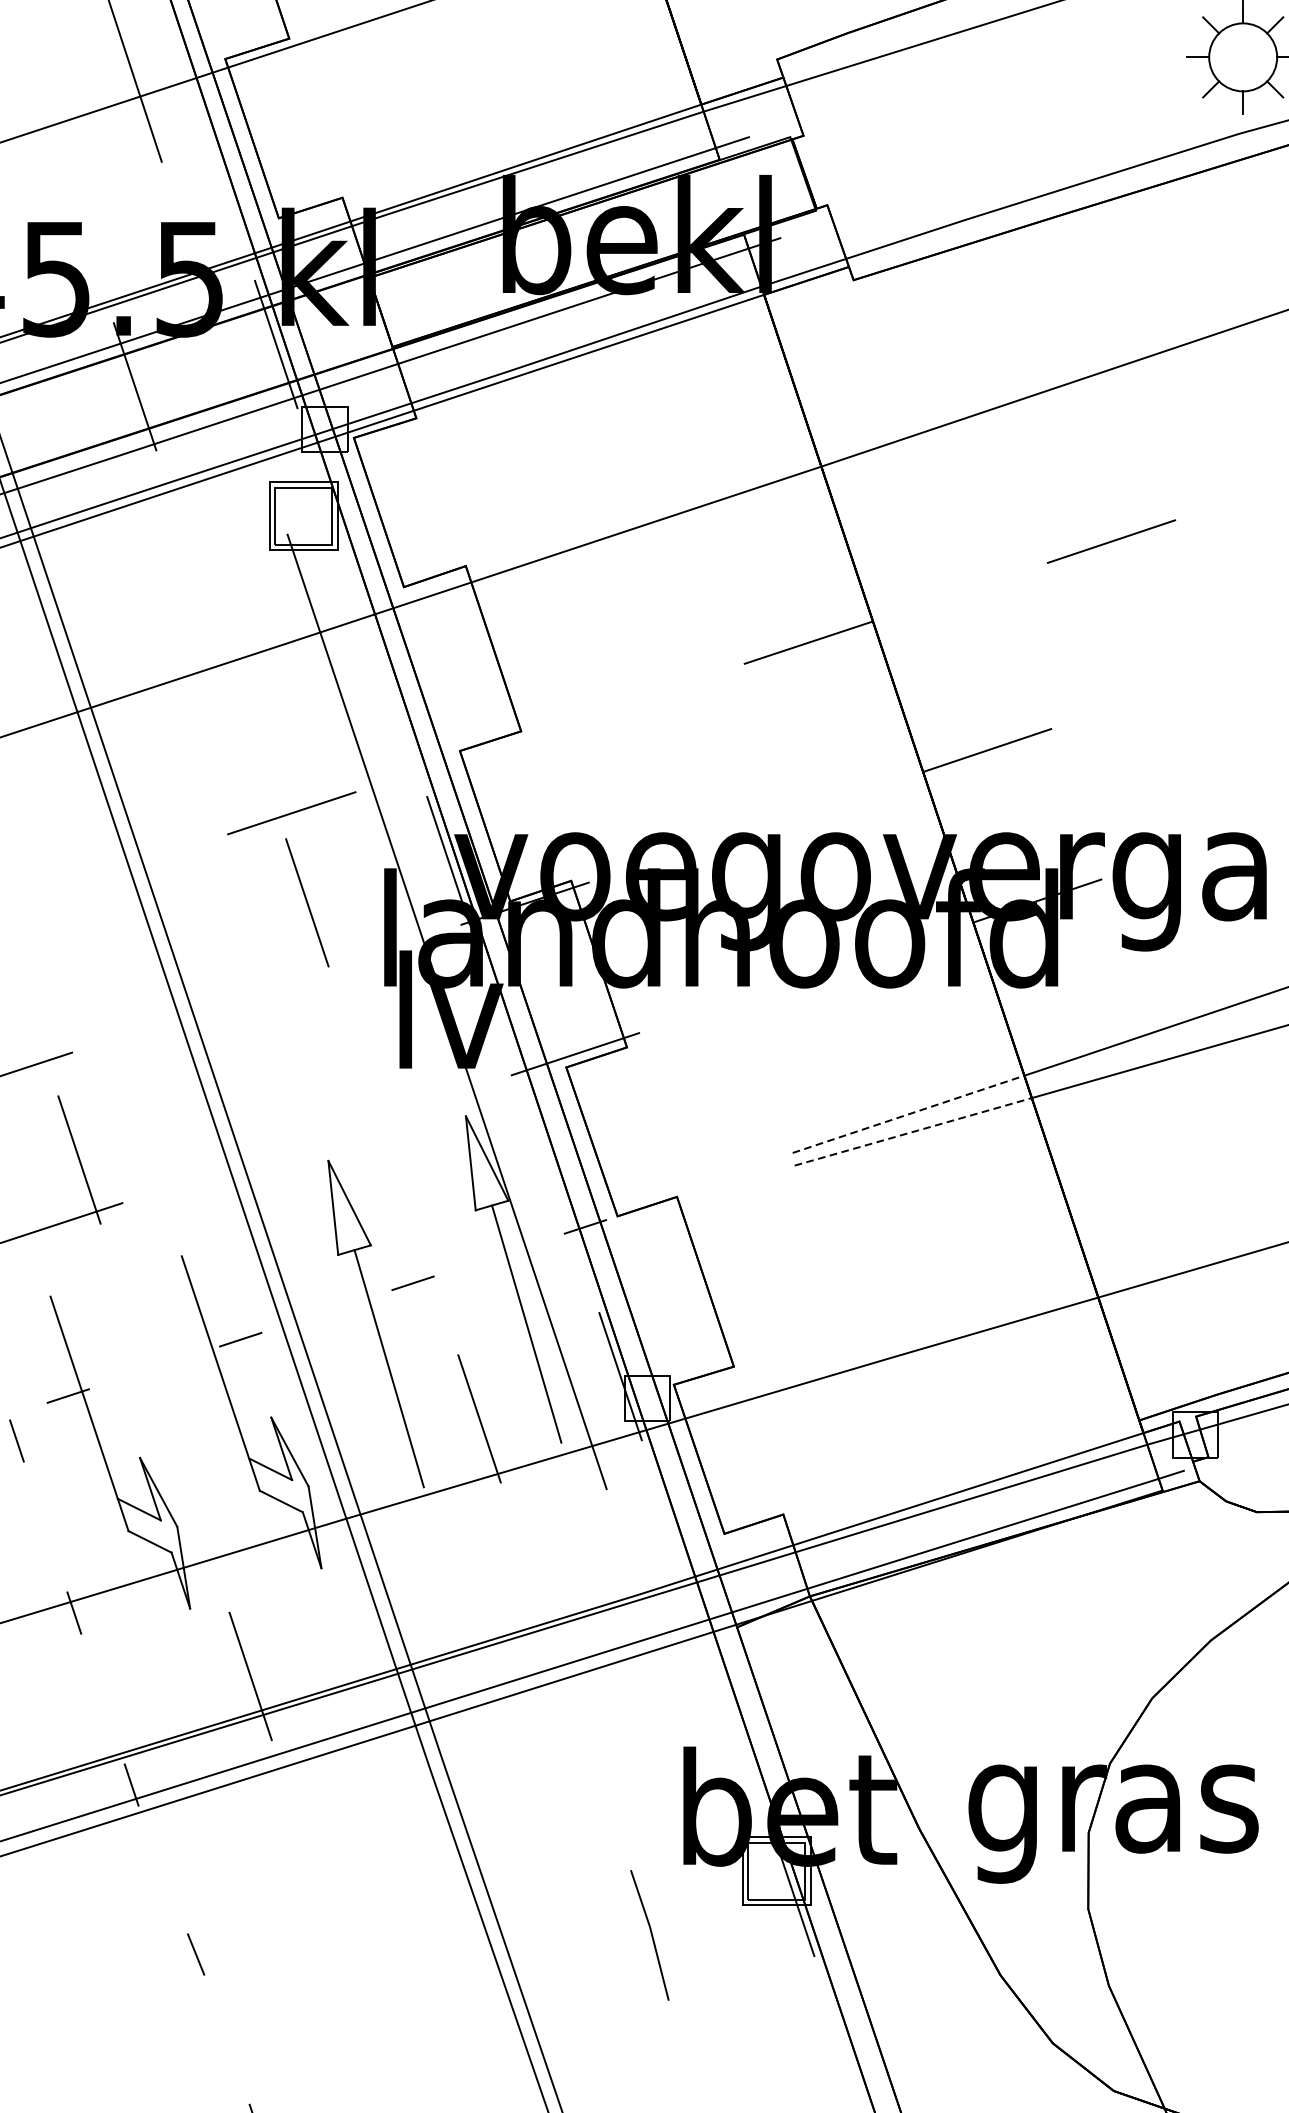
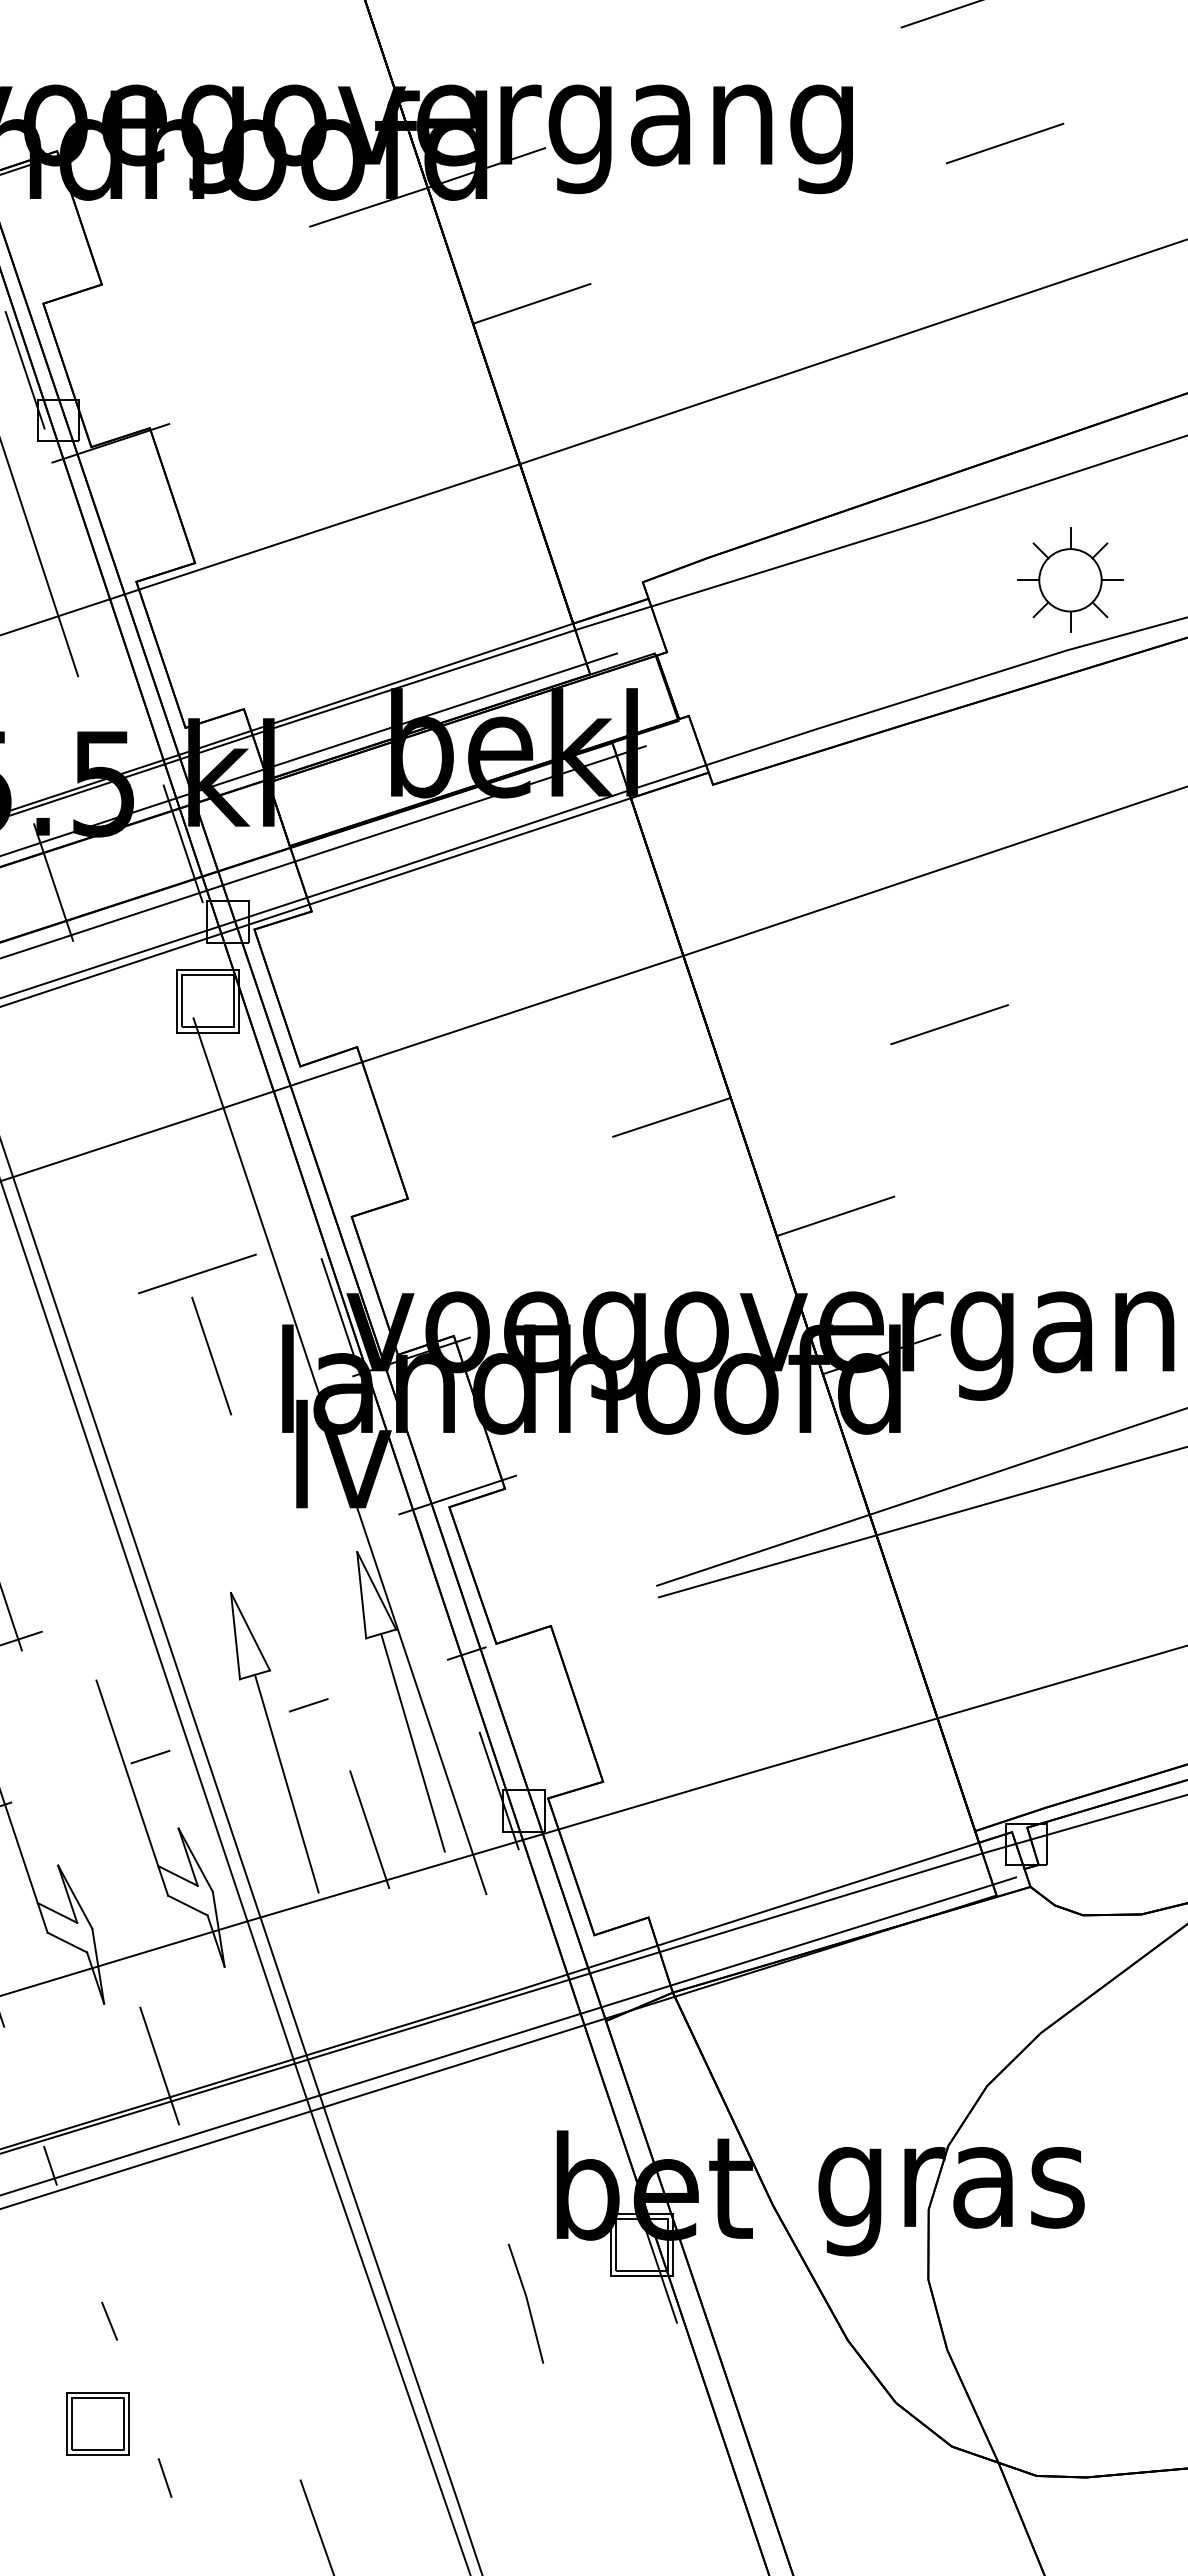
line: (908, 1114) -> (763, 1550), dashed -> solid
line: (914, 1132) -> (768, 1566), dashed -> solid
part: (182, 2065) -> (97, 2423), added

